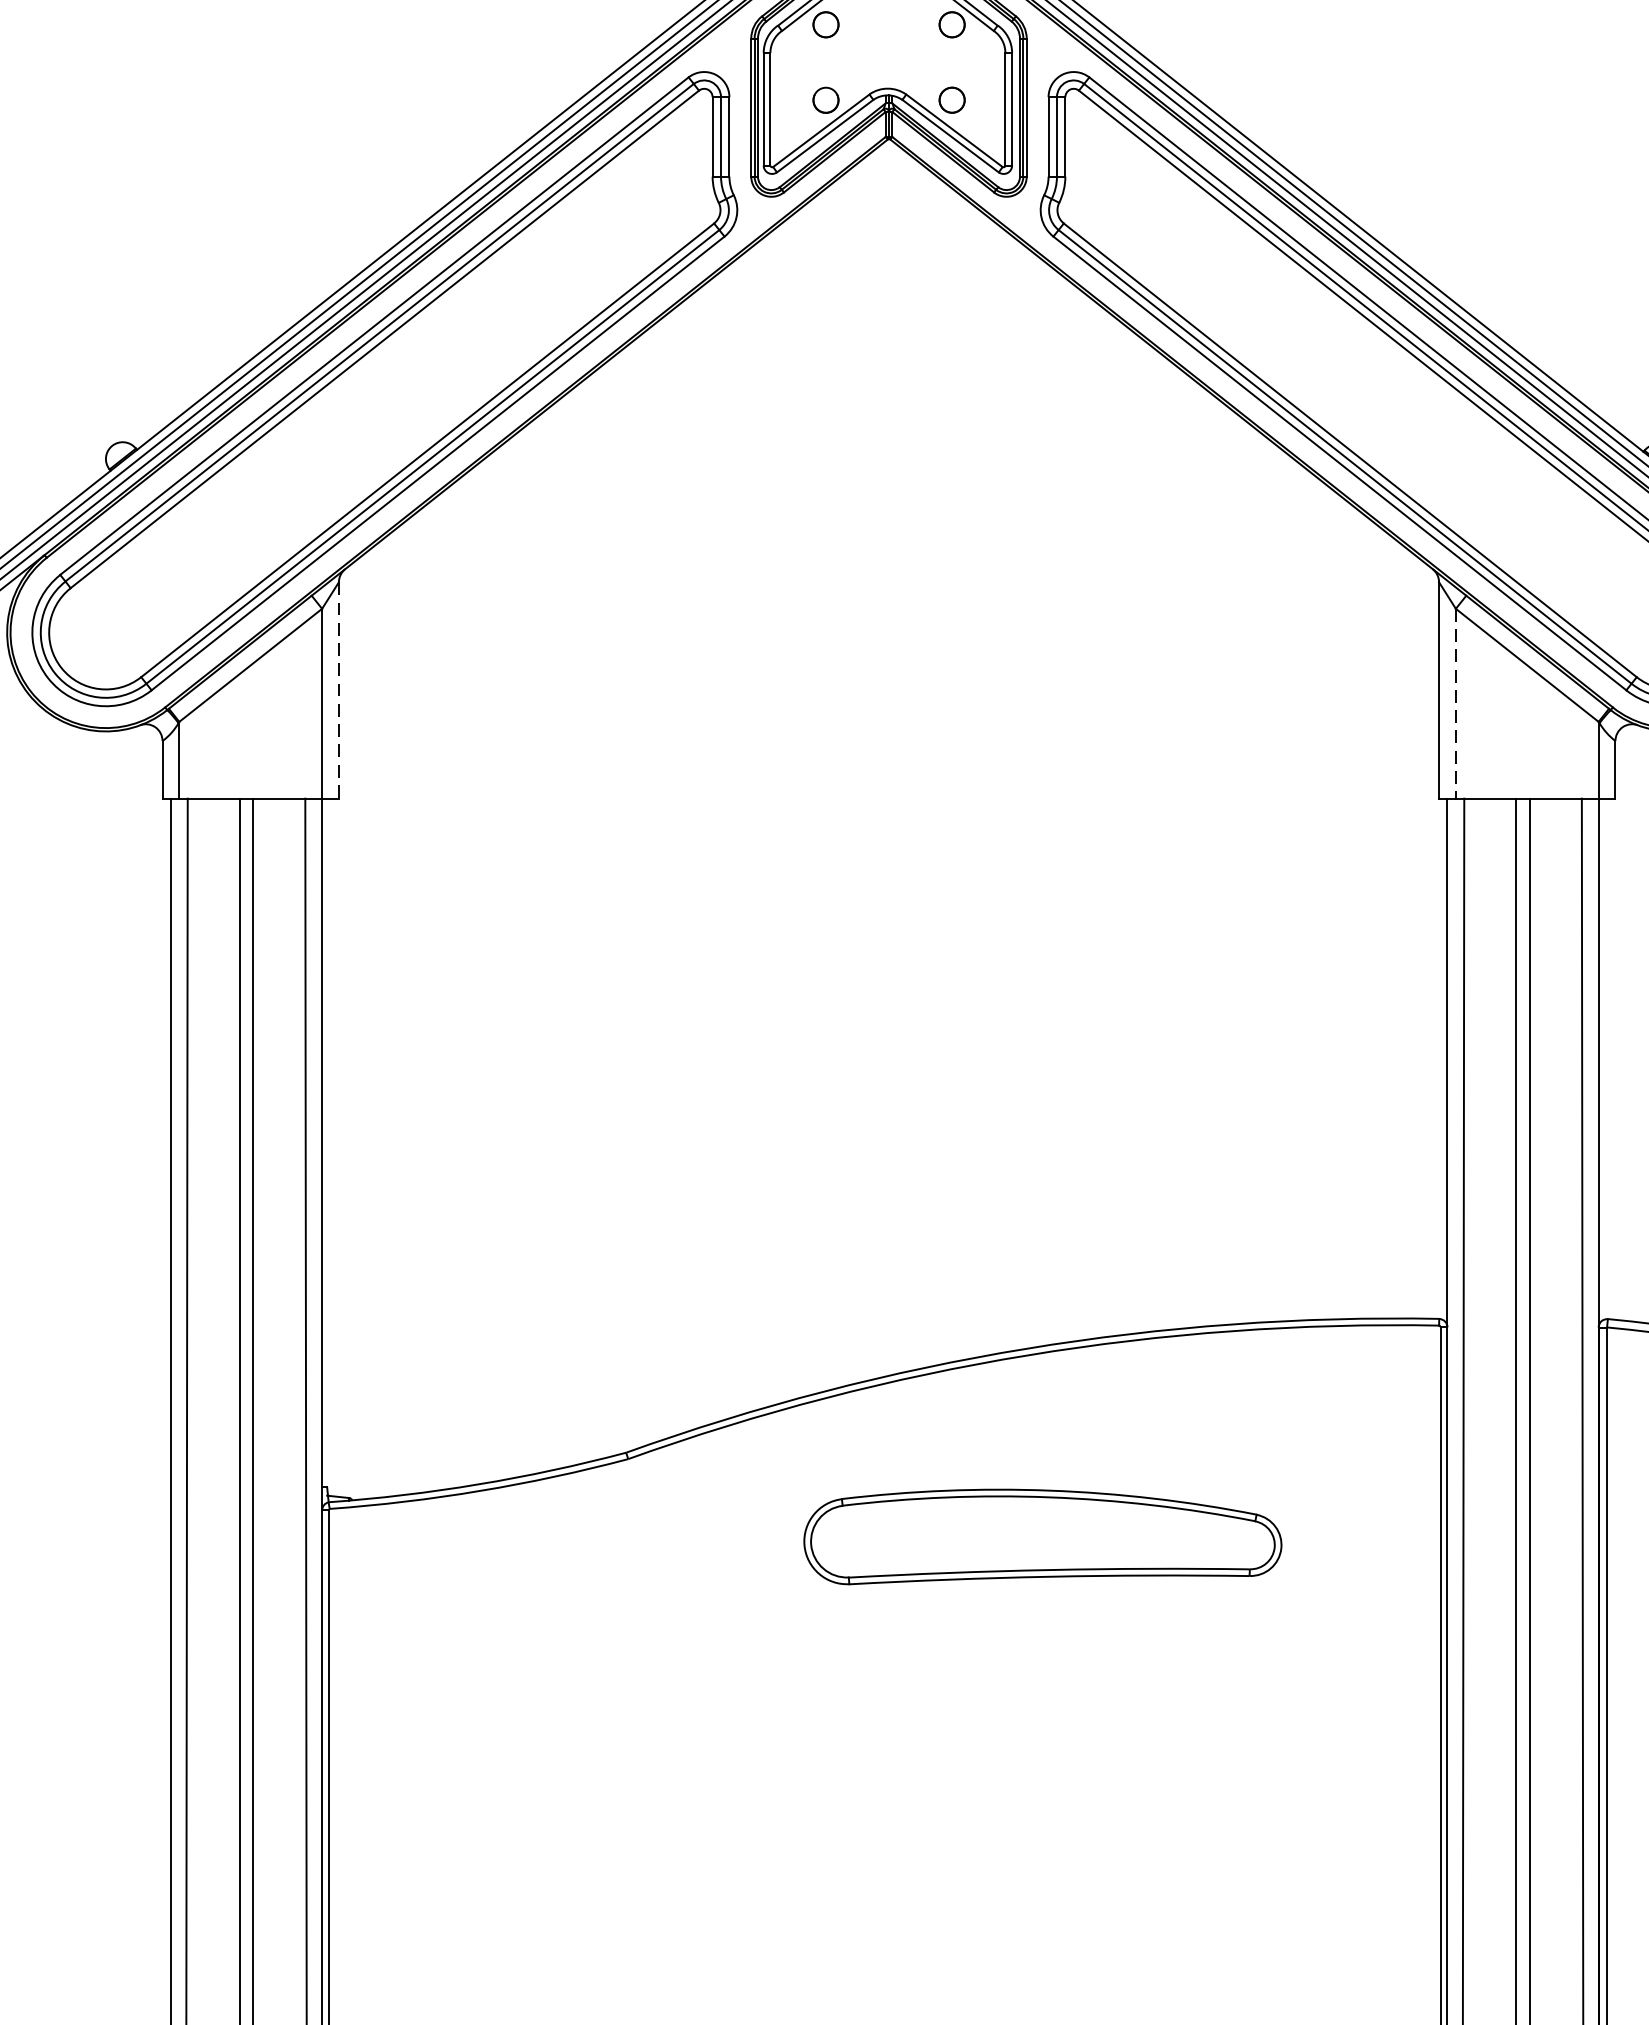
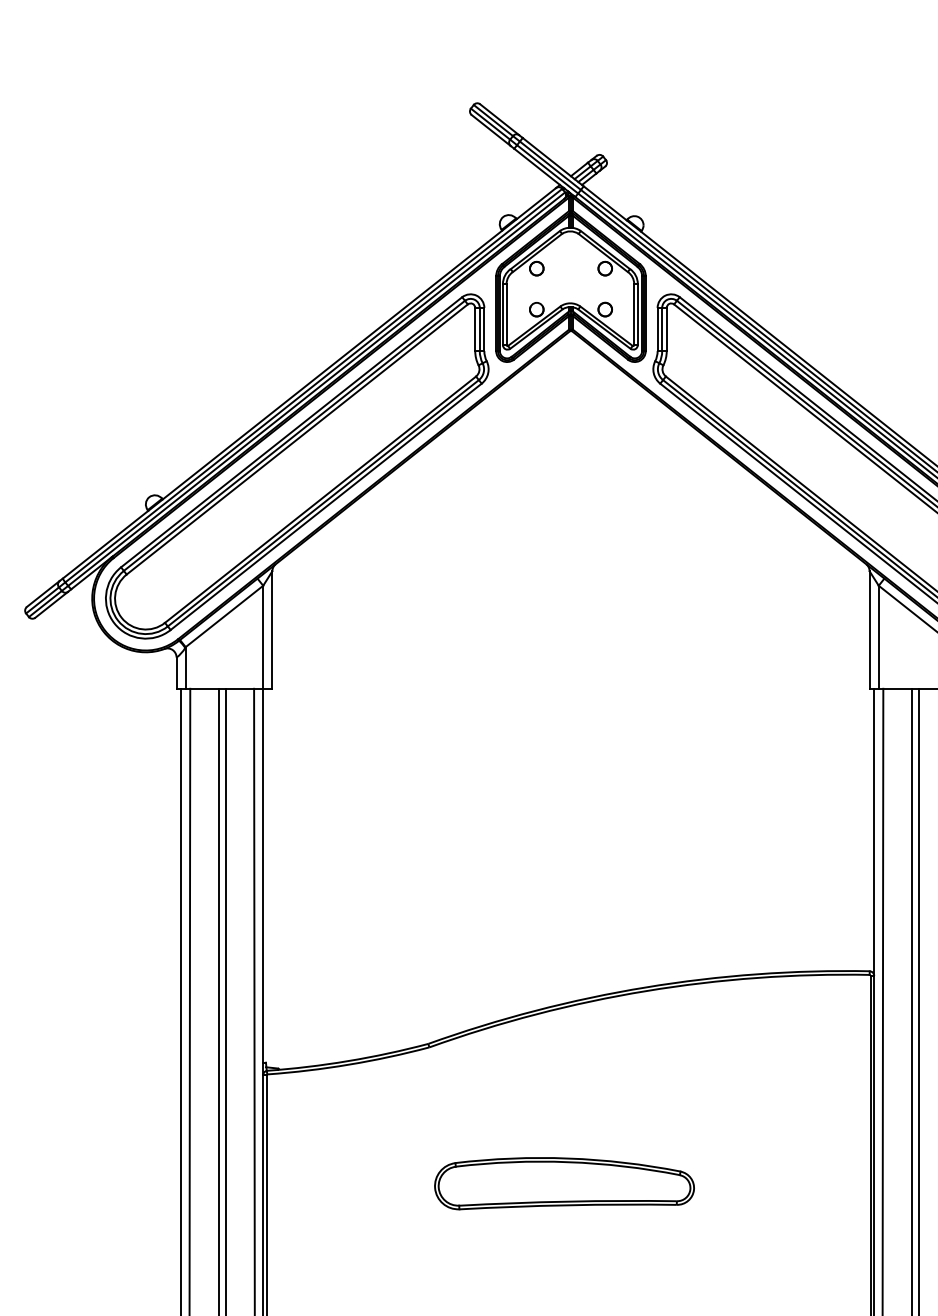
line: (339, 691) -> (272, 630), dashed -> solid
line: (1455, 704) -> (878, 637), dashed -> solid
part: (1042, 1536) -> (564, 1183), moved

